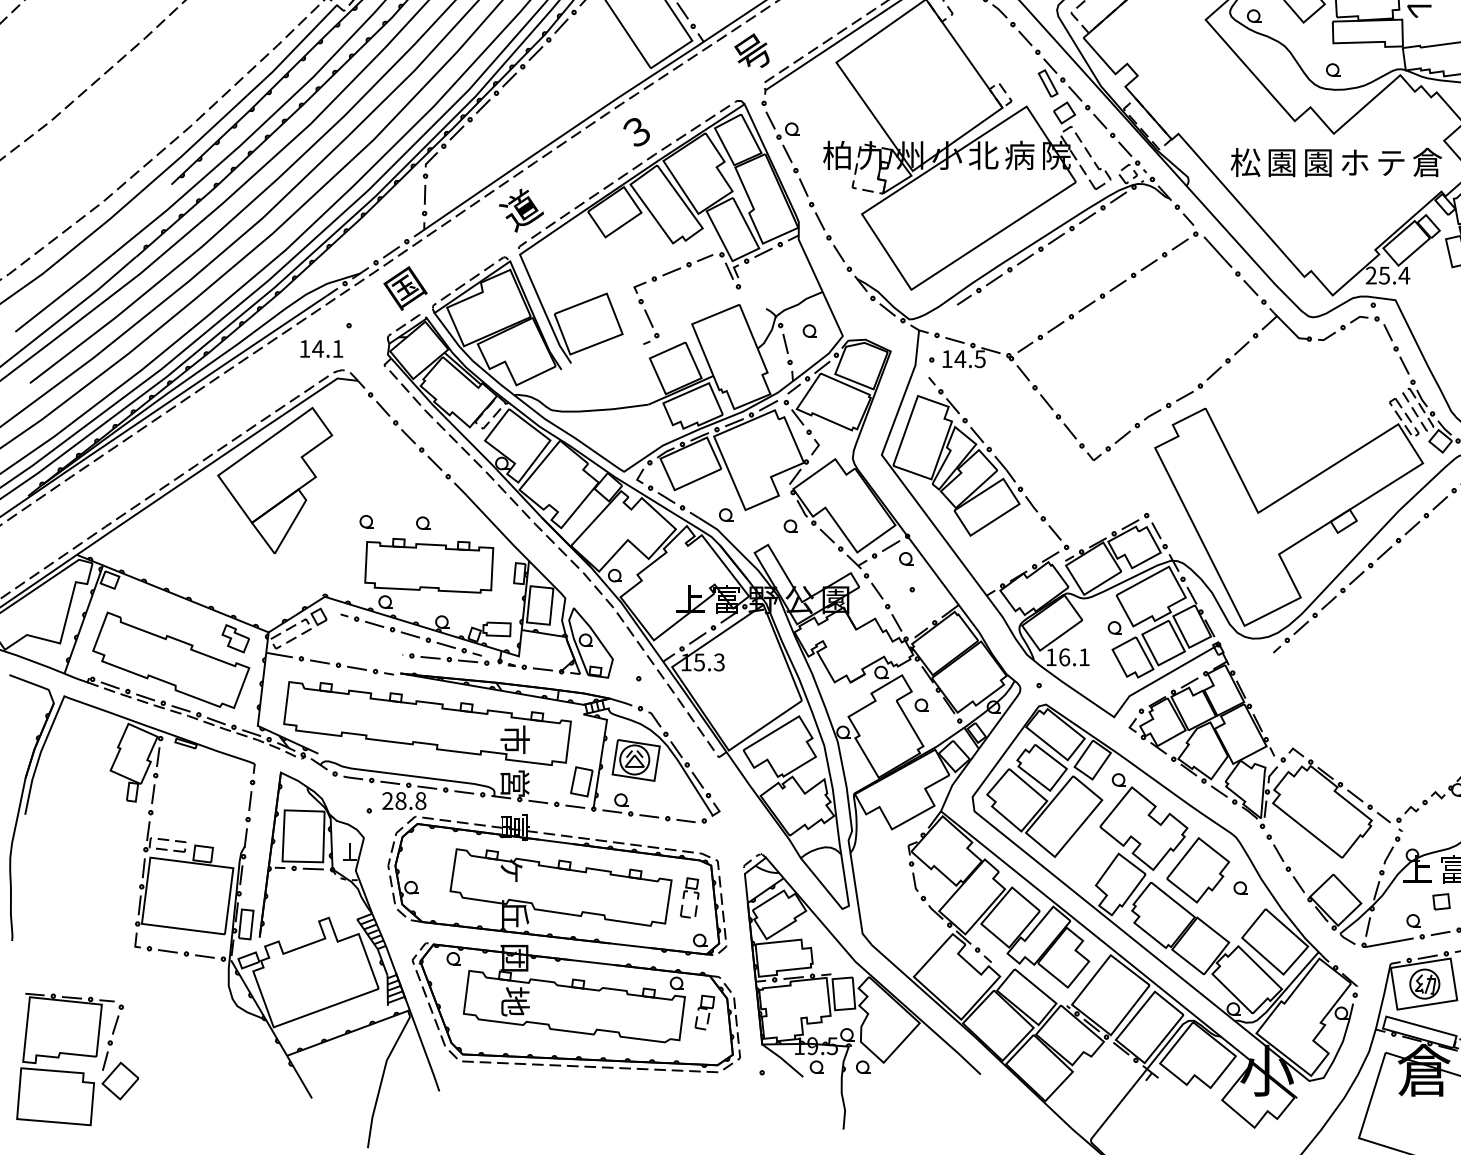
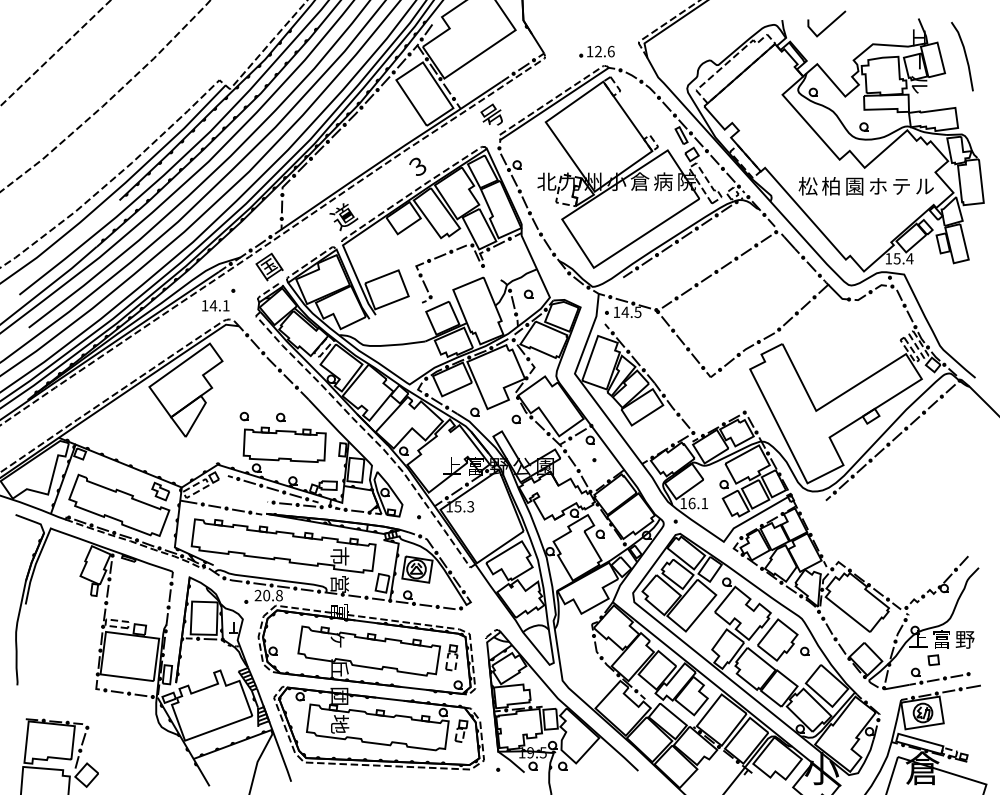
text: (837, 155) -> (546, 181), 柏 -> 北
text: (982, 155) -> (639, 181), 北 -> 倉
text: (1427, 161) -> (924, 185), 倉 -> ル
text: (1280, 162) -> (830, 186), 園 -> 柏
text: (1370, 275) -> (888, 258), 25.4 -> 15.4
text: (400, 800) -> (266, 595), 28.8 -> 20.8

